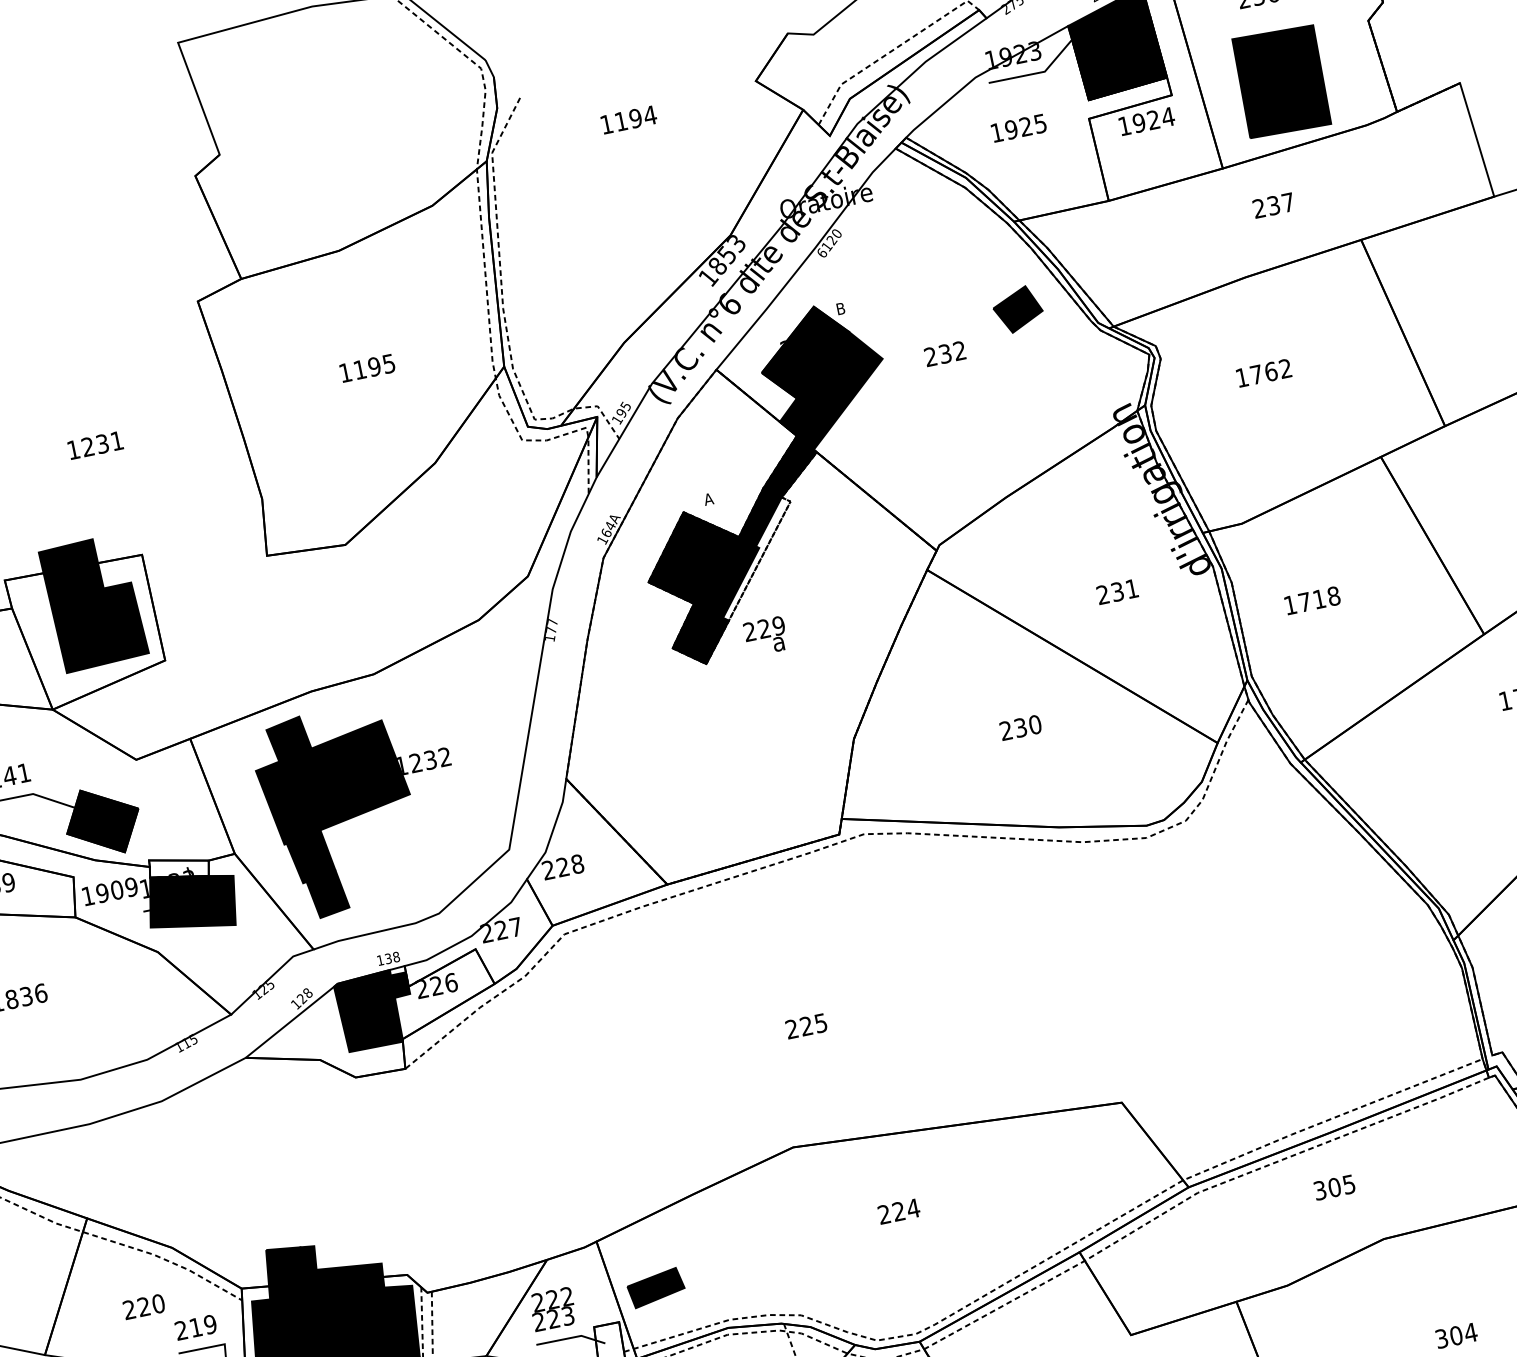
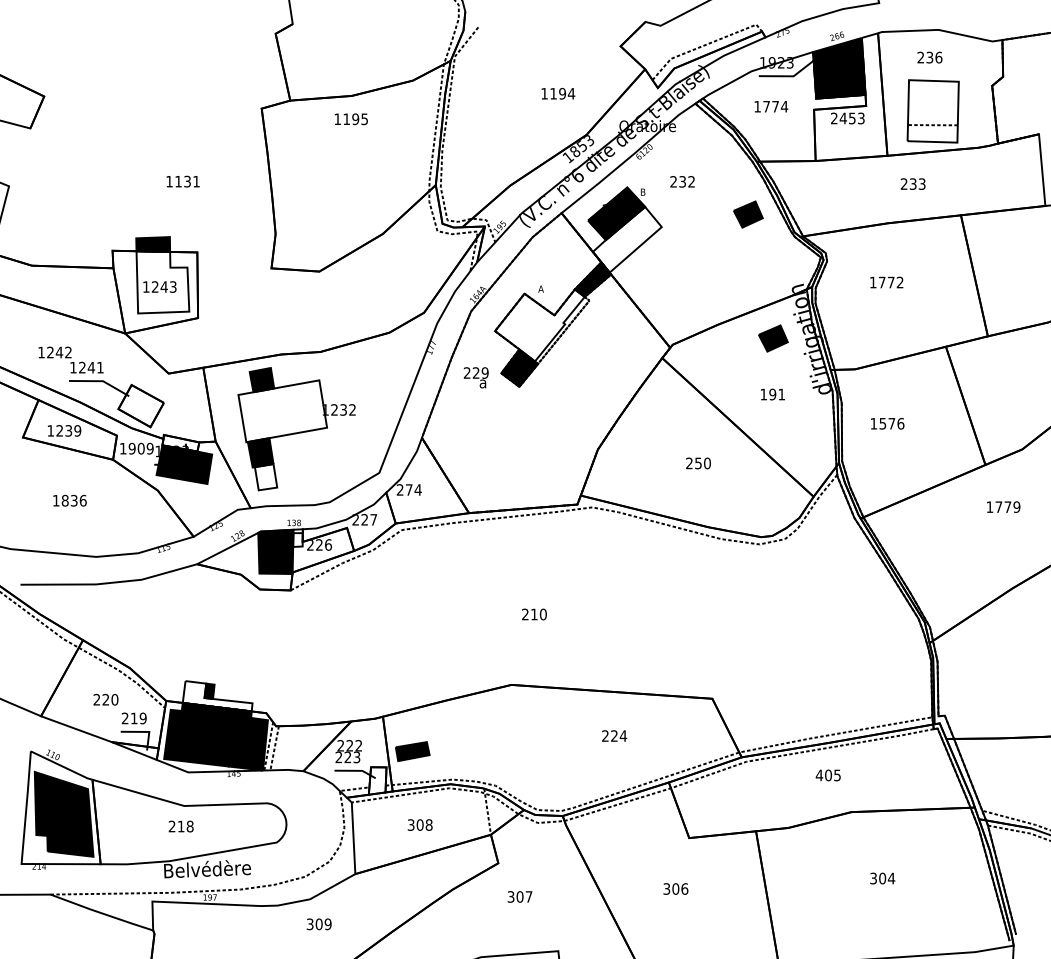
fill: (1280, 82) -> (932, 111), removed
text: (629, 119) -> (558, 93), moved
text: (1145, 121) -> (847, 118), 1924 -> 2453
text: (1025, 126) -> (775, 106), 1925 -> 1774
text: (1286, 201) -> (921, 183), 237 -> 233
text: (944, 353) -> (682, 181), moved
text: (366, 368) -> (350, 119), moved
text: (1270, 371) -> (890, 282), 1762 -> 1772
fill: (829, 390) -> (626, 239), removed
text: (87, 446) -> (178, 181), 1231 -> 1131
part: (1100, 501) -> (773, 338), added
fill: (718, 558) -> (539, 325), removed
text: (1110, 593) -> (768, 394), 231 -> 191
text: (1318, 598) -> (891, 423), 1718 -> 1576
fill: (95, 614) -> (162, 282), removed
text: (764, 636) -> (475, 377), moved
text: (1020, 726) -> (698, 462), 230 -> 250
fill: (332, 782) -> (282, 411), removed
fill: (101, 822) -> (140, 406), removed
text: (569, 864) -> (413, 489), 228 -> 274
fill: (327, 895) -> (265, 477), removed
fill: (399, 984) -> (297, 539), removed
text: (813, 1024) -> (538, 614), 225 -> 210
text: (1320, 1190) -> (819, 775), 305 -> 405
text: (898, 1210) -> (614, 735), moved
fill: (322, 1264) -> (217, 696), removed

